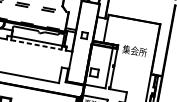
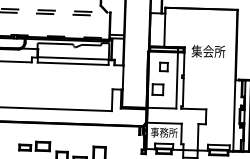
part: (84, 35) -> (163, 66), moved
line: (36, 44) -> (73, 63), dashed -> solid

